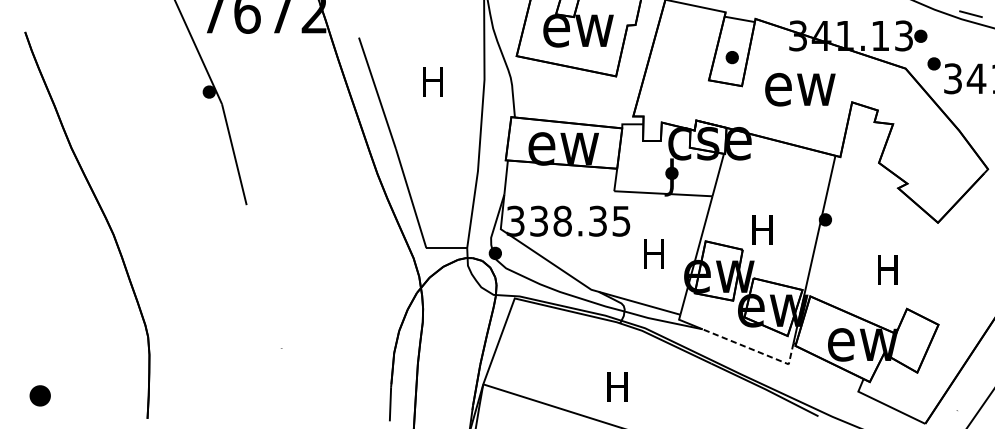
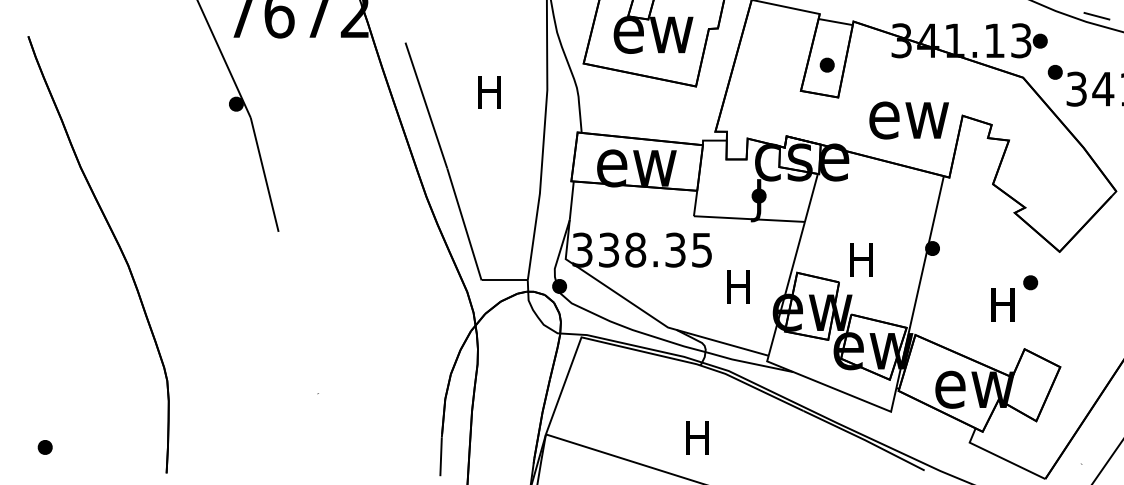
text: (799, 89) -> (908, 120), moved
part: (912, 249) -> (1030, 282), added
line: (756, 350) -> (854, 396), dashed -> solid
part: (39, 395) -> (44, 447), size x0.62

